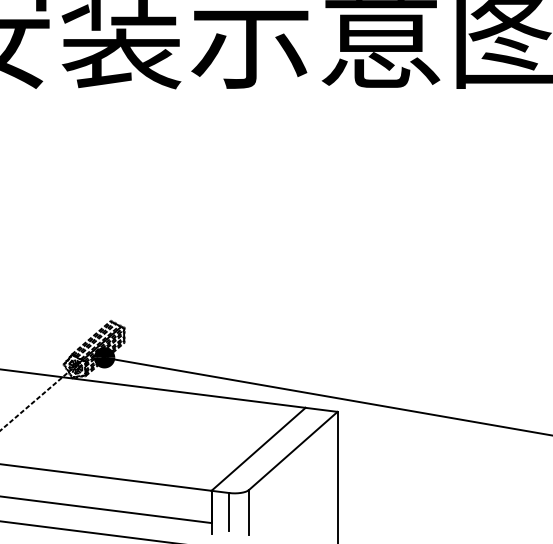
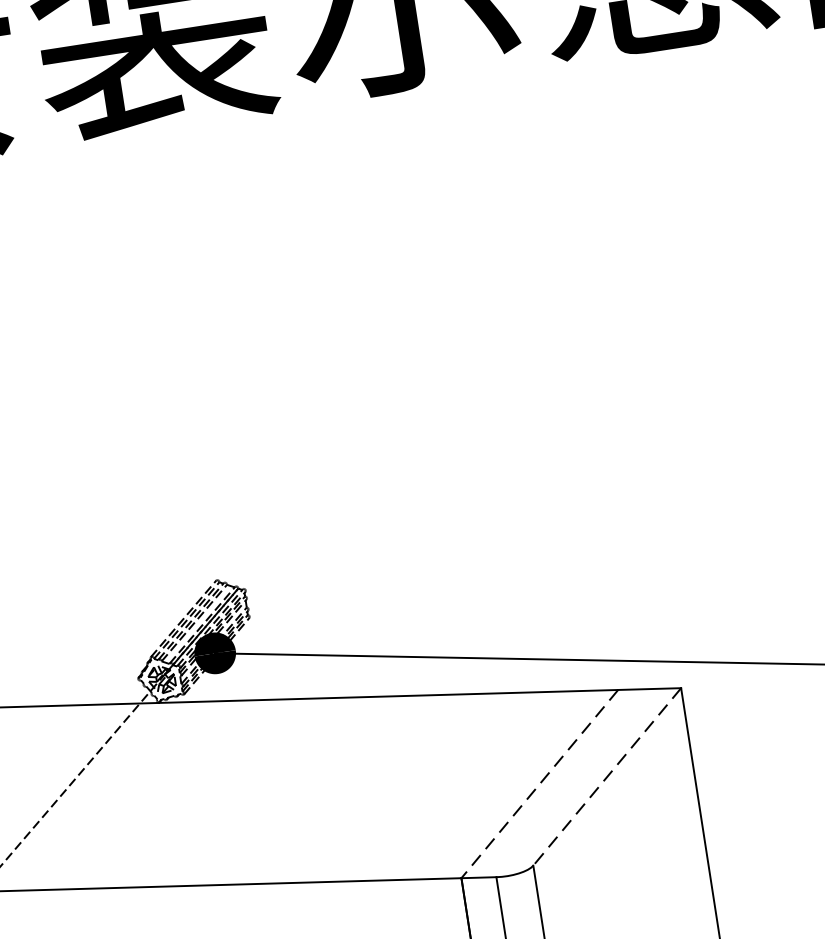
line: (258, 449) -> (539, 784), solid -> dashed
line: (292, 451) -> (605, 778), solid -> dashed

